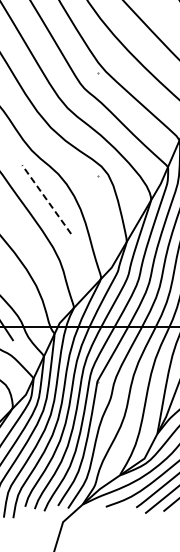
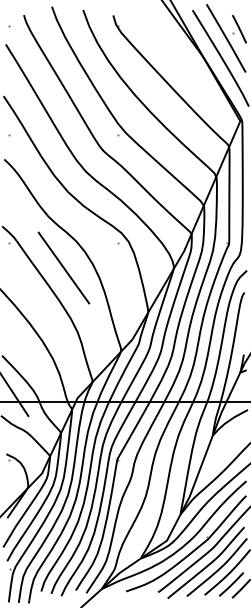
line: (46, 199) -> (63, 267), dashed -> solid

